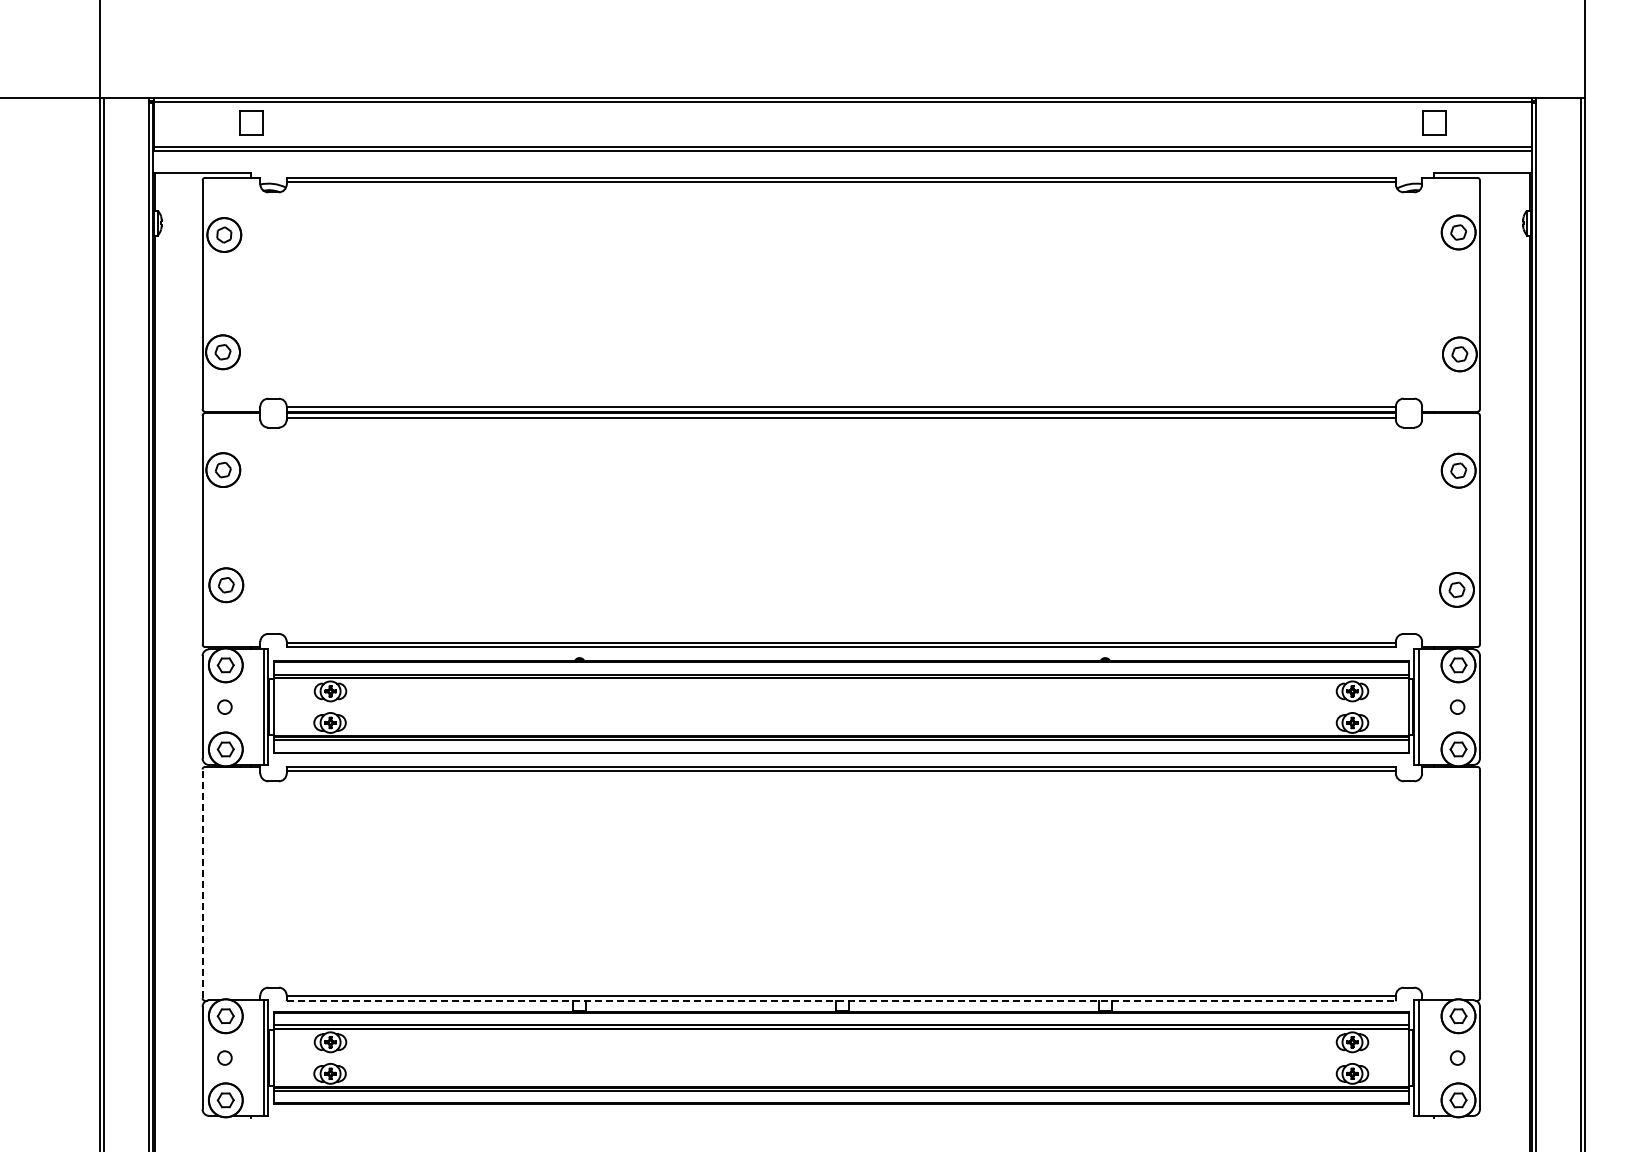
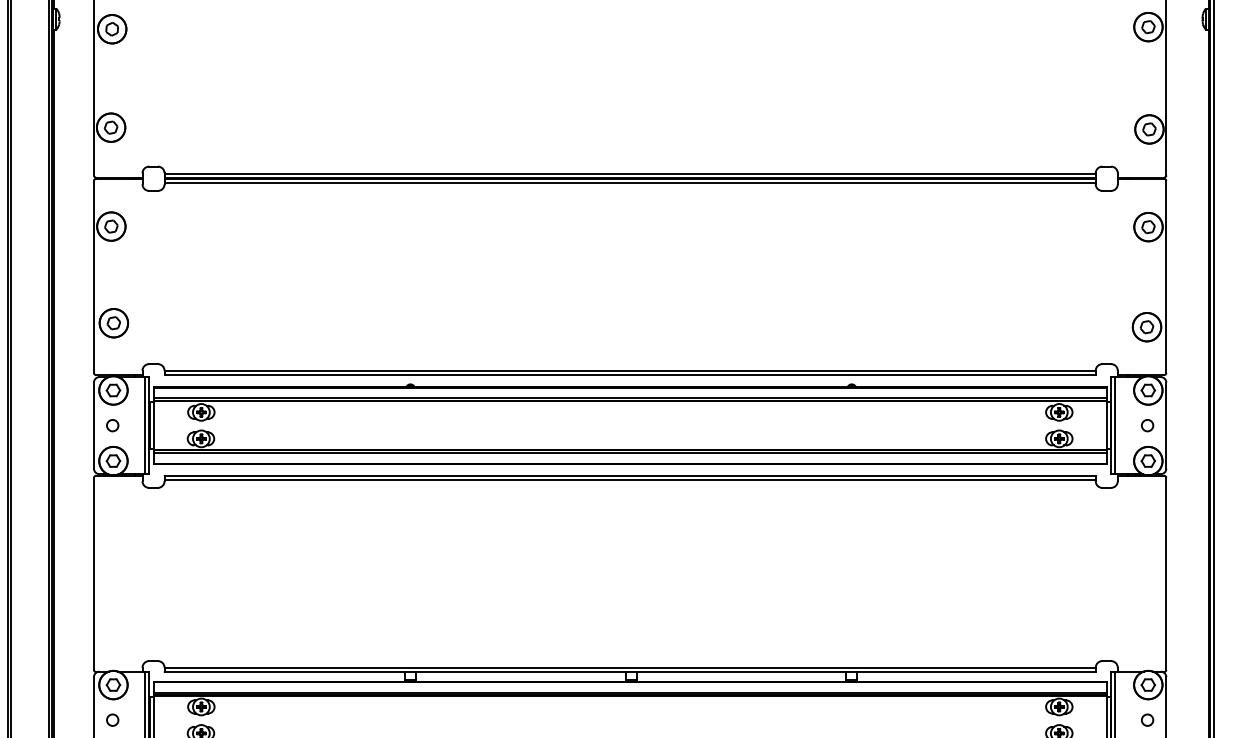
line: (202, 883) -> (93, 573), dashed -> solid
line: (841, 1000) -> (630, 671), dashed -> solid

